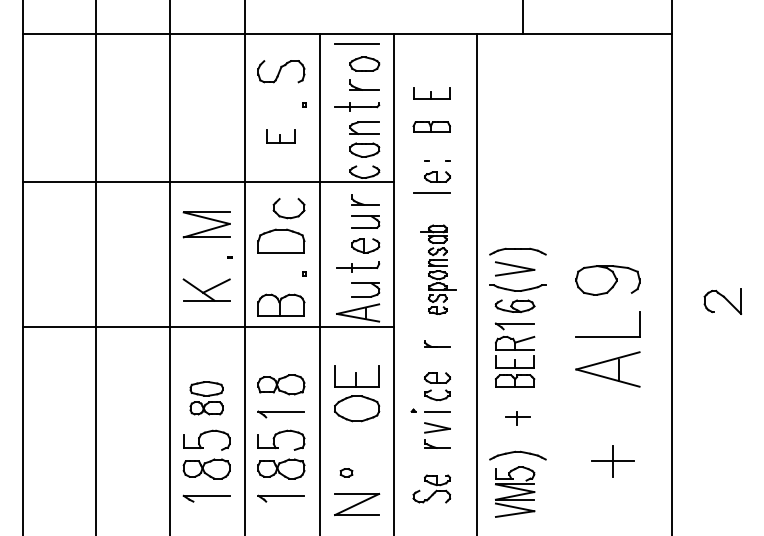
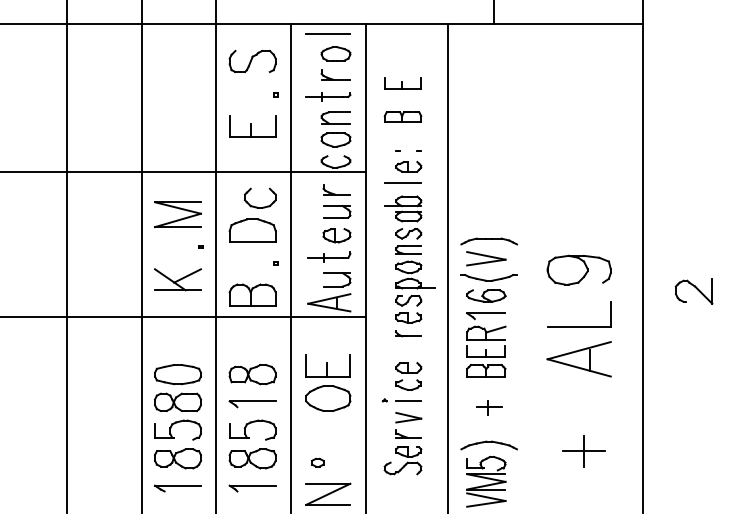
part: (280, 136) -> (251, 126), size x1.67
part: (438, 269) -> (409, 259), size x1.43
part: (206, 398) -> (177, 388), size x1.43
part: (431, 488) -> (402, 460), moved

